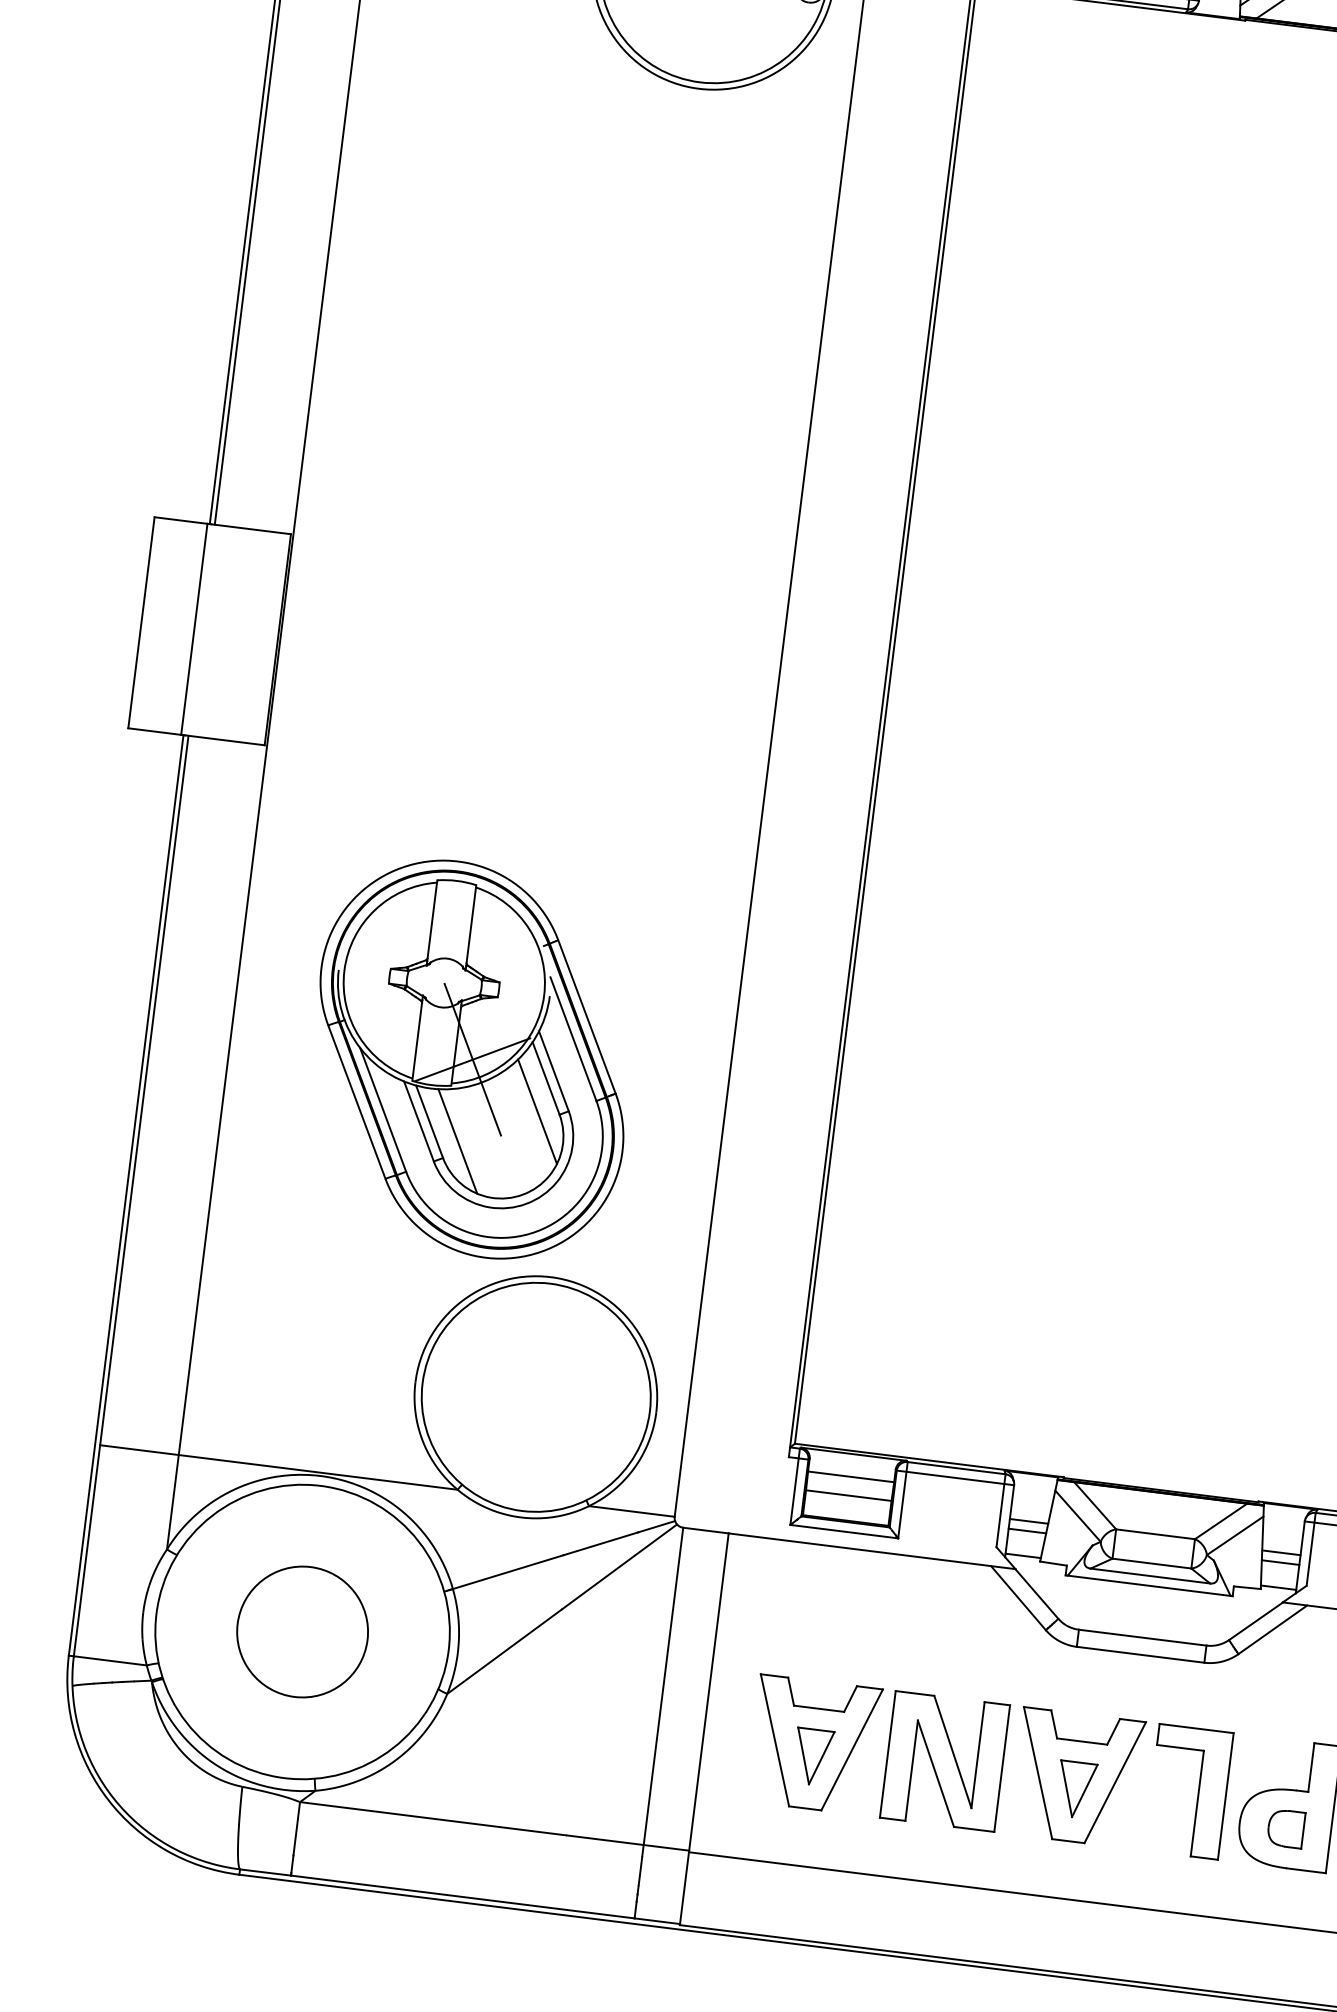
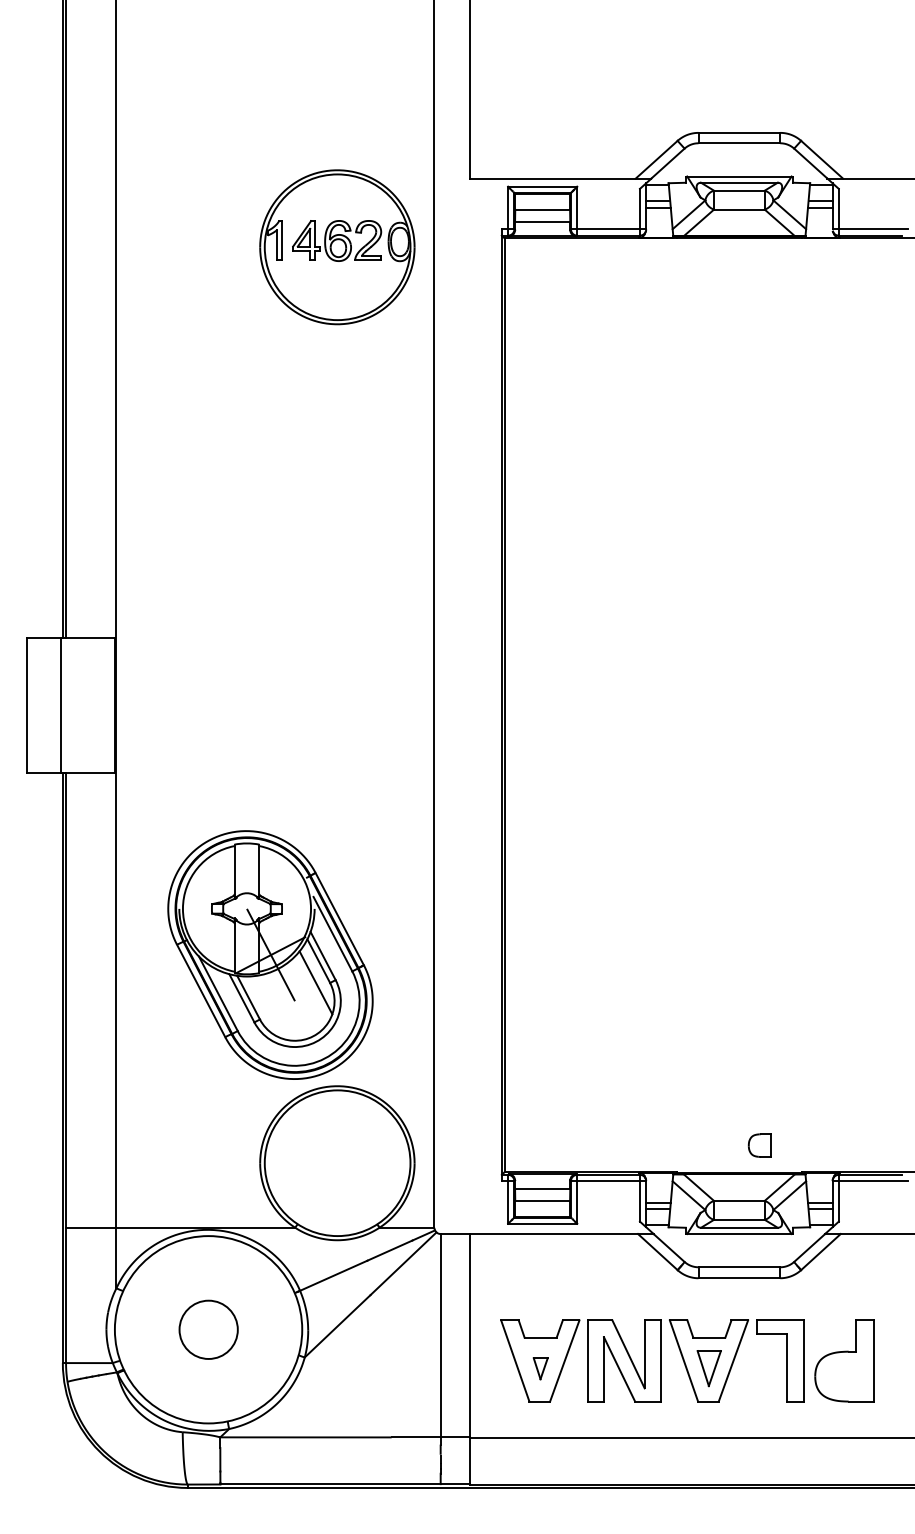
line: (457, 1140) -> (267, 1007), removed
circle: (302, 1631) -> (208, 1329), size x0.7
part: (812, 1756) -> (540, 1368), size x0.6
part: (1285, 1828) -> (759, 1145), moved

